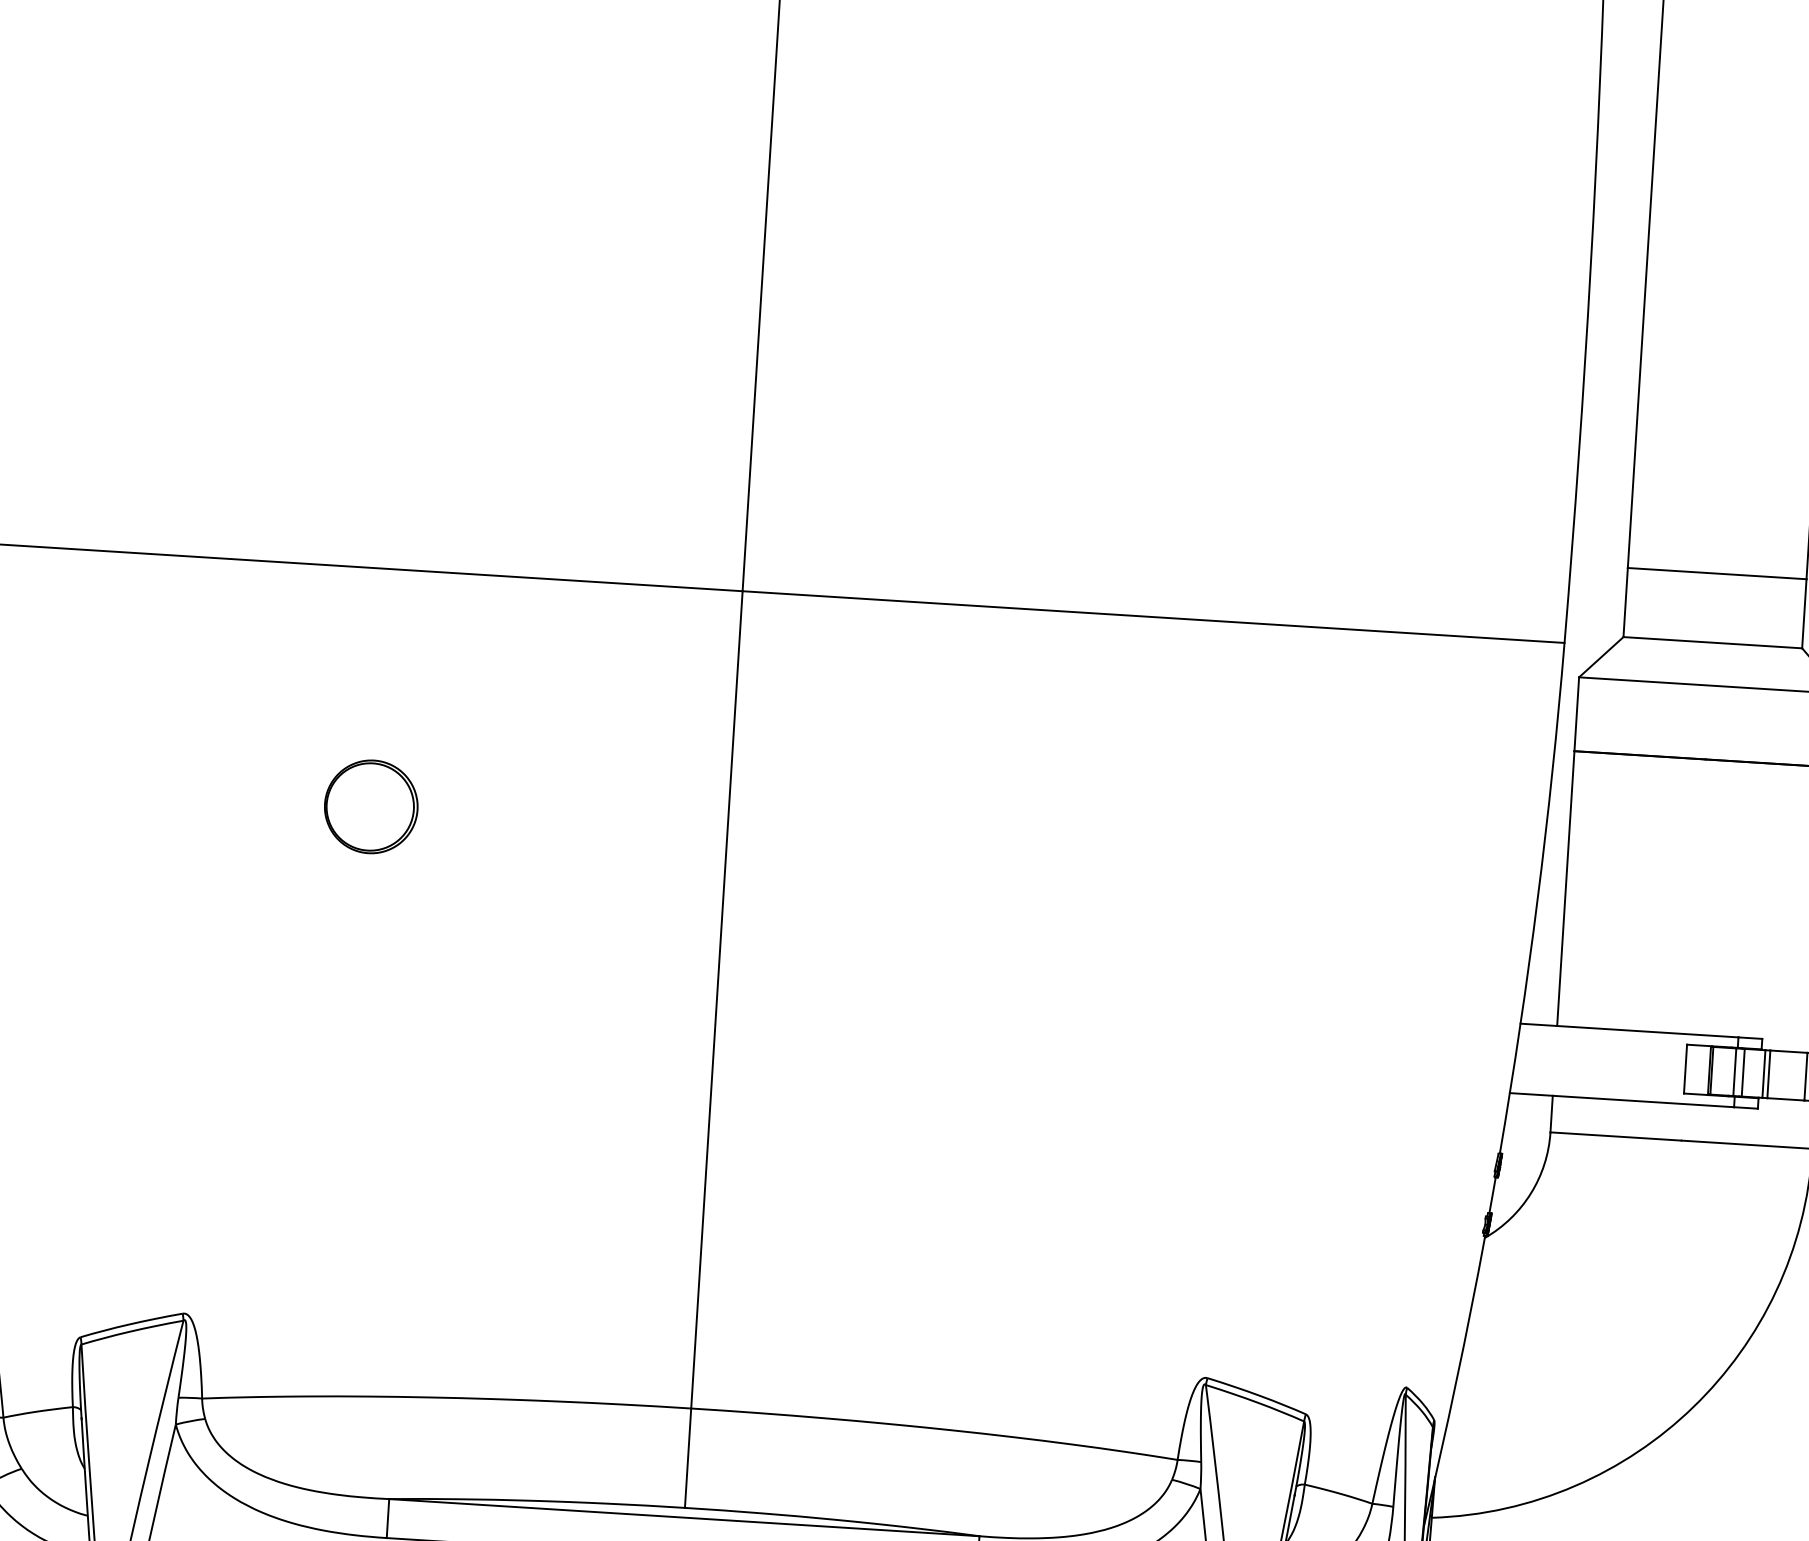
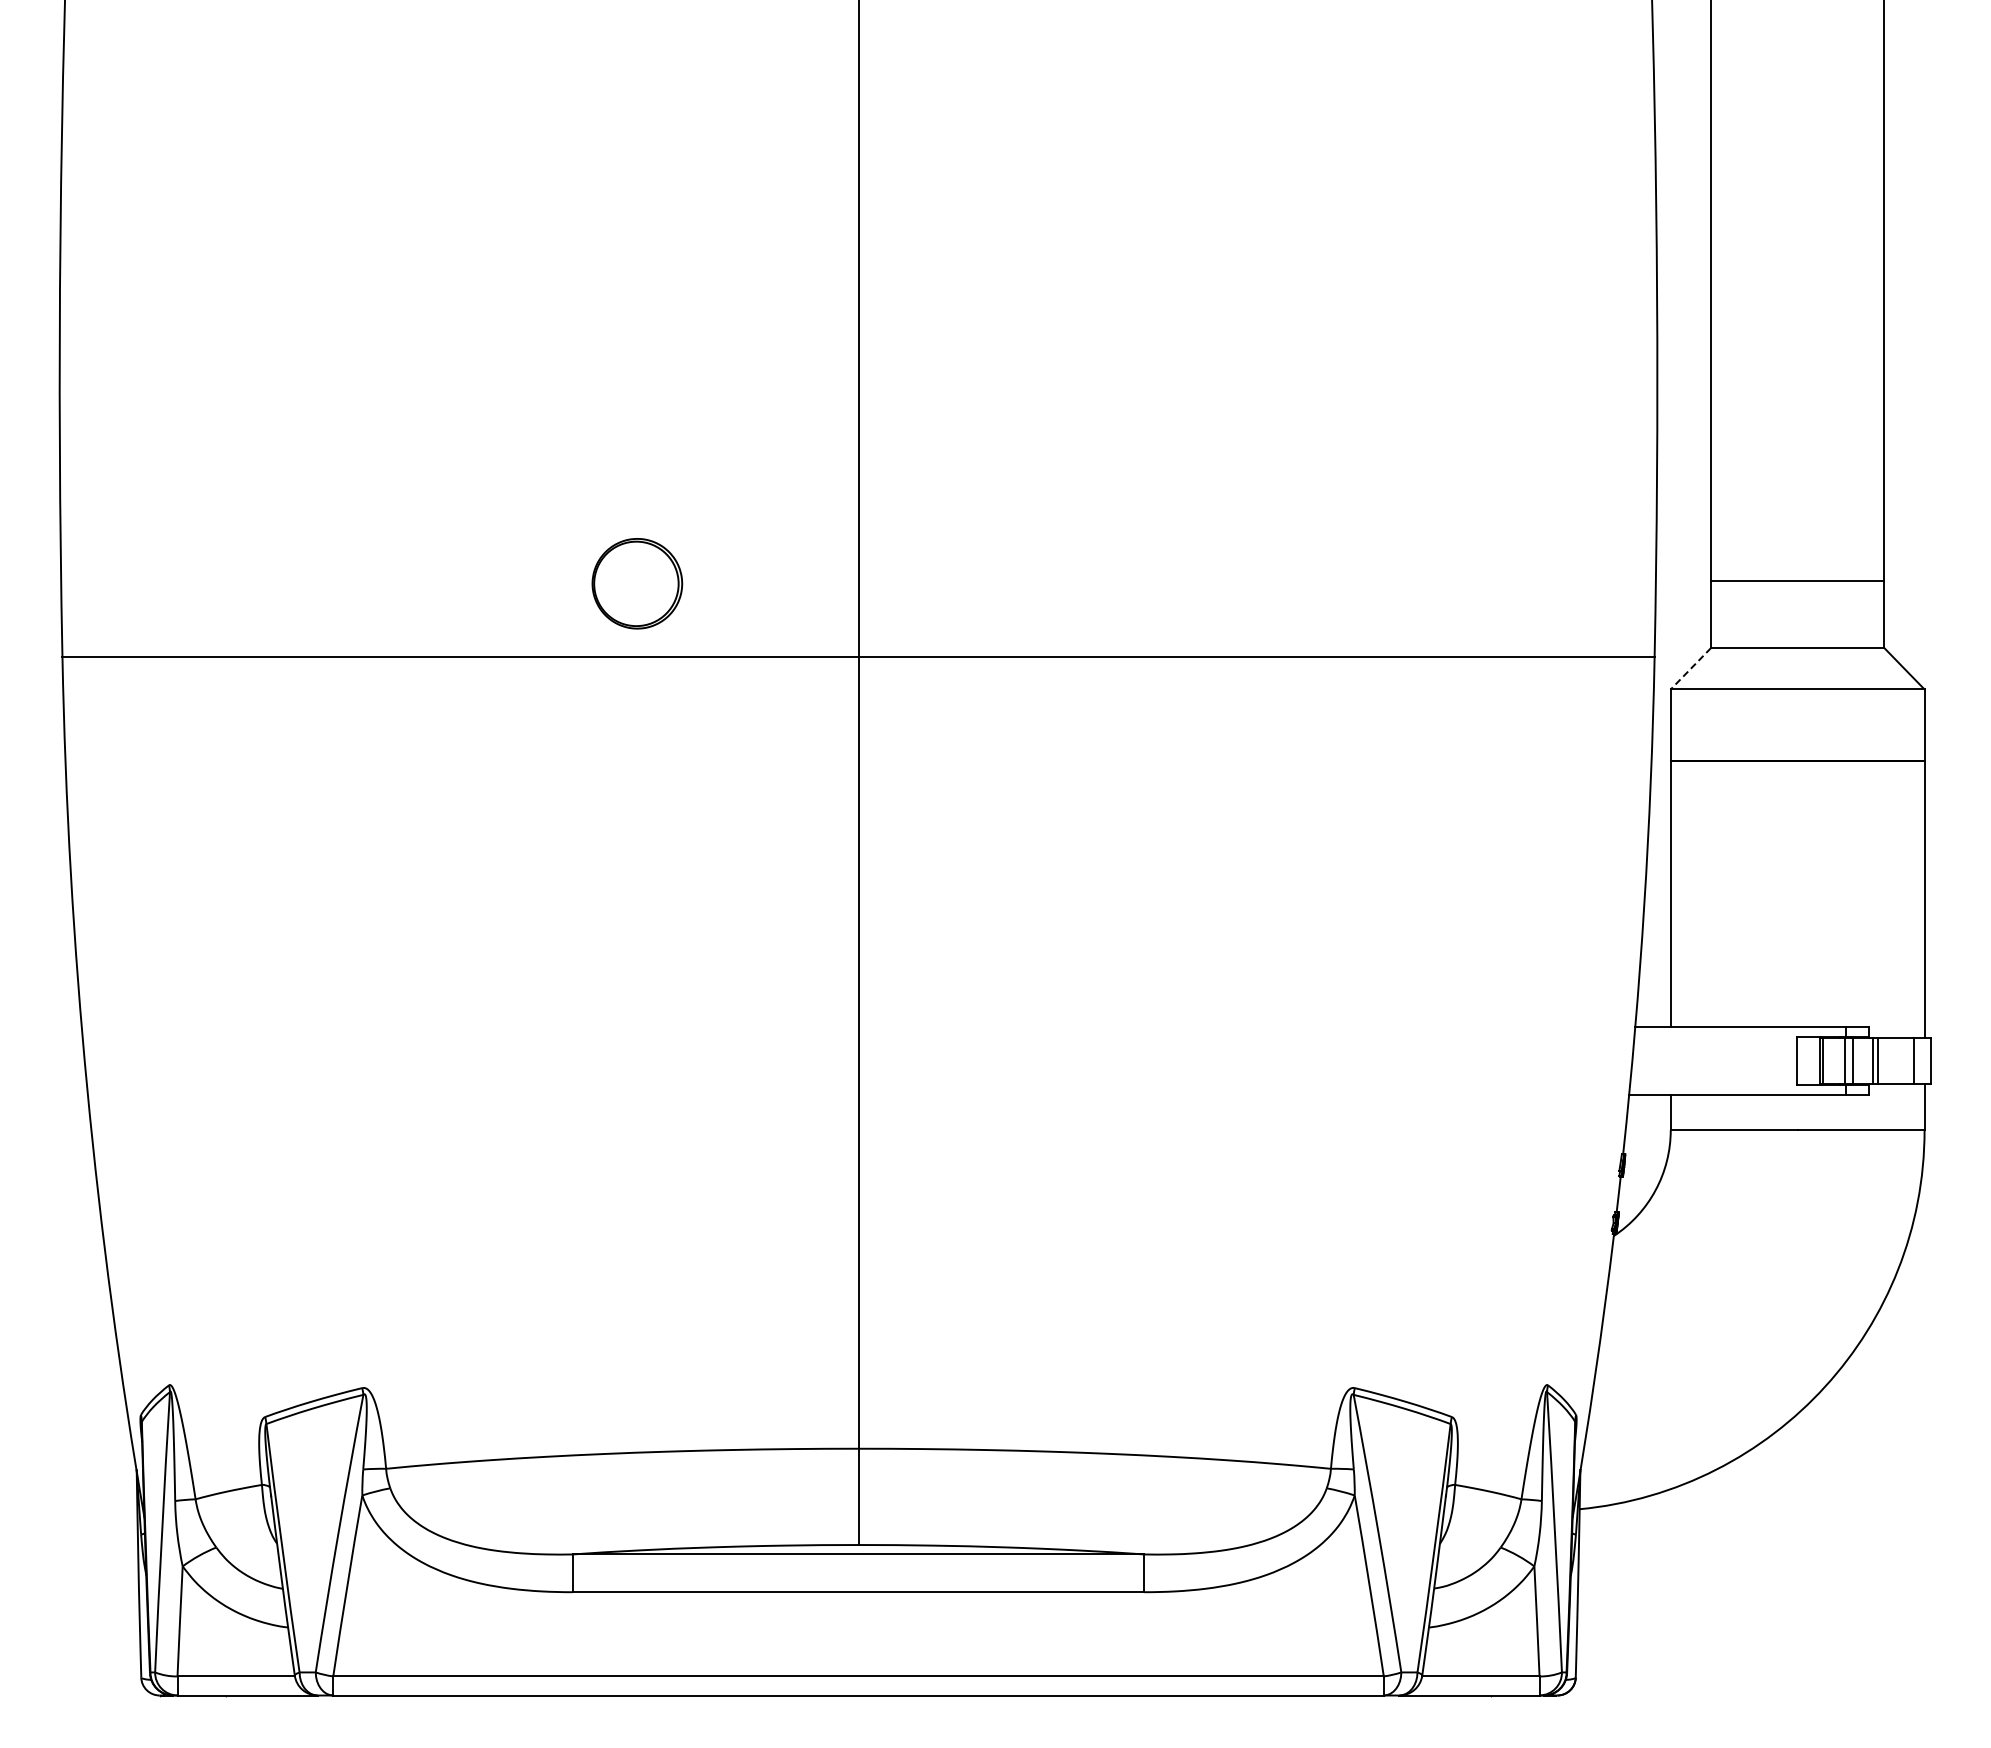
line: (1600, 656) -> (1690, 668), solid -> dashed
part: (371, 806) -> (637, 583), moved

